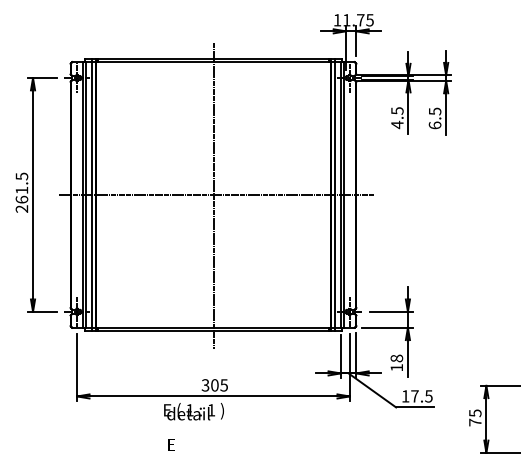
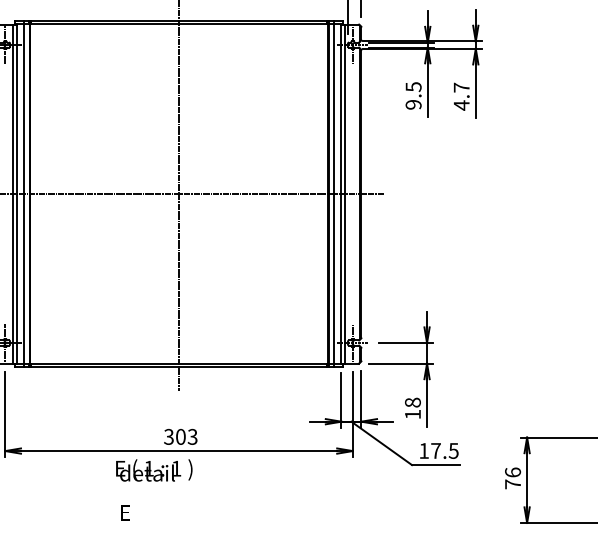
text: (434, 118) -> (460, 96), 6.5 -> 4.7
text: (397, 124) -> (413, 104), 4.5 -> 9.5
text: (223, 384) -> (191, 435), 305 -> 303
text: (475, 413) -> (513, 472), 75 -> 76

